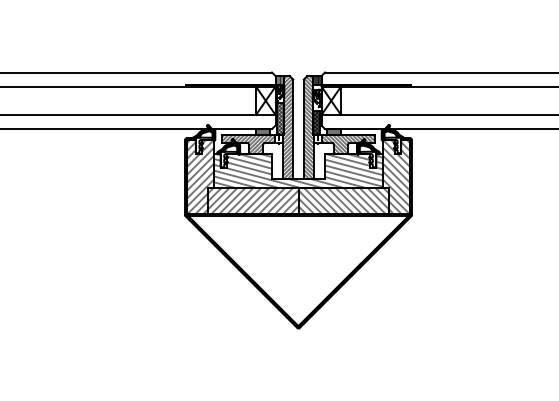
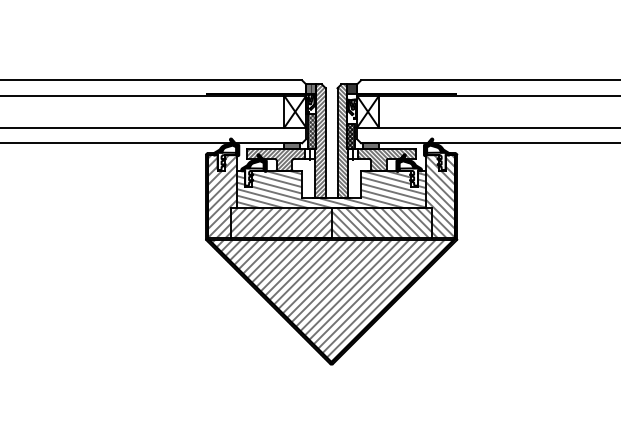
hatch: (299, 270) -> (332, 300), added

